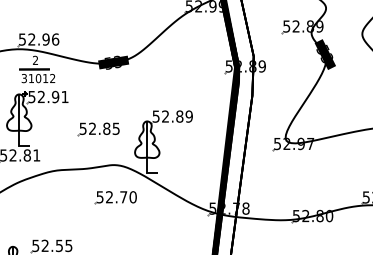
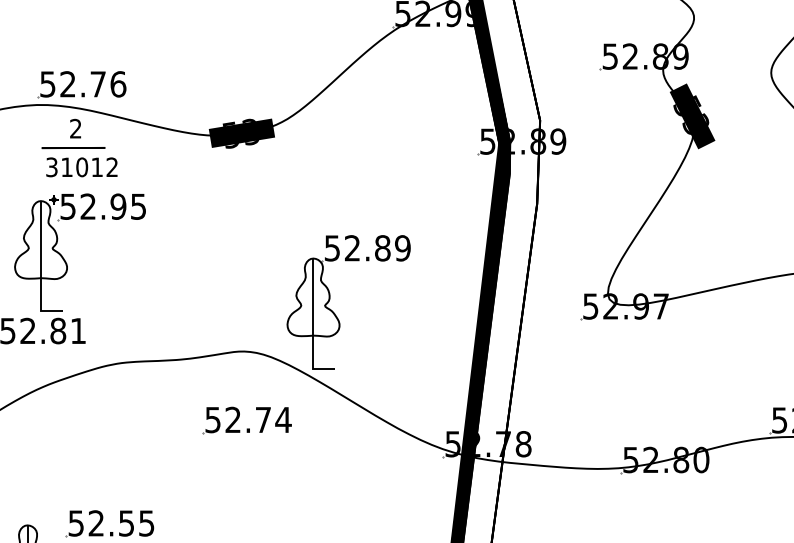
text: (45, 39) -> (96, 84), 52.96 -> 52.76
text: (64, 97) -> (137, 207), 52.91 -> 52.95
part: (98, 129) -> (209, 275), removed
text: (133, 197) -> (284, 420), 52.70 -> 52.74

